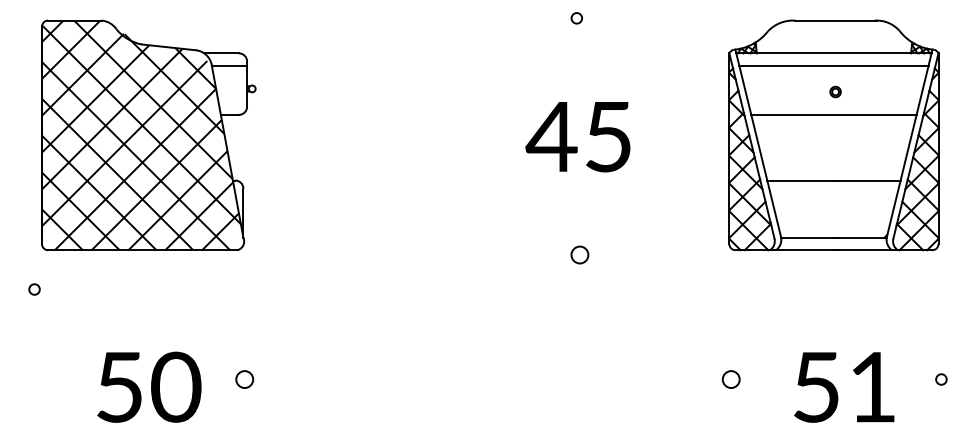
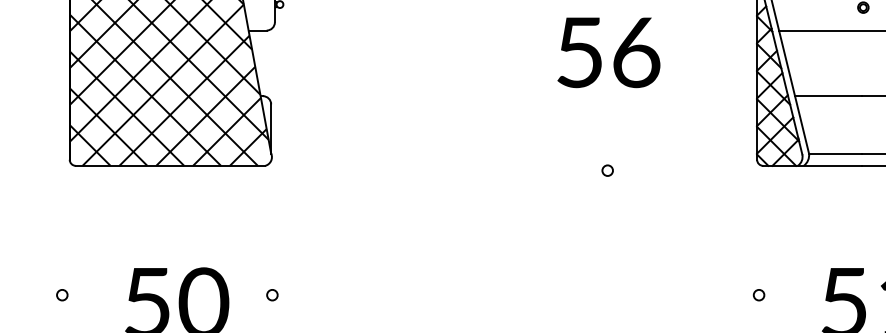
text: (578, 137) -> (606, 53), 45 -> 56
circle: (579, 254) -> (607, 170), size x0.62
circle: (34, 289) -> (62, 295), moved
circle: (244, 379) -> (272, 295), size x0.62
circle: (731, 379) -> (759, 295), size x0.62

